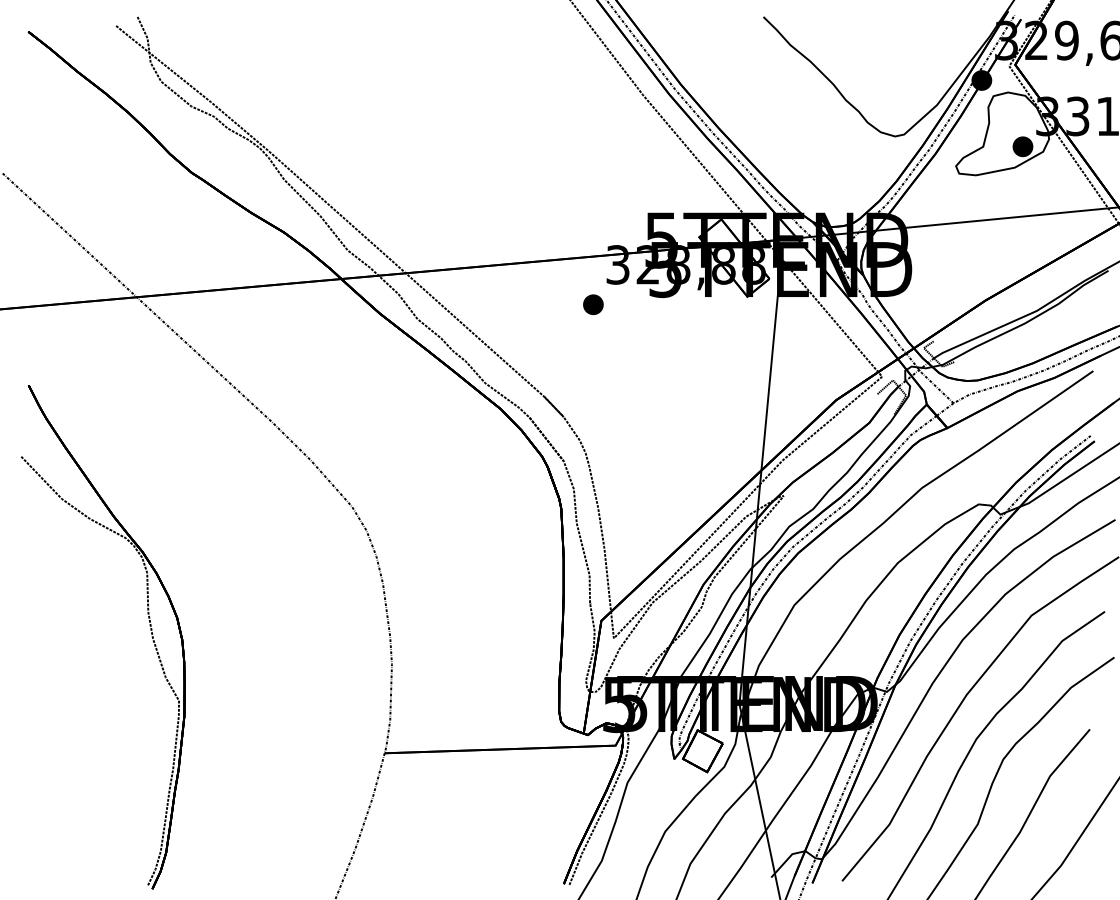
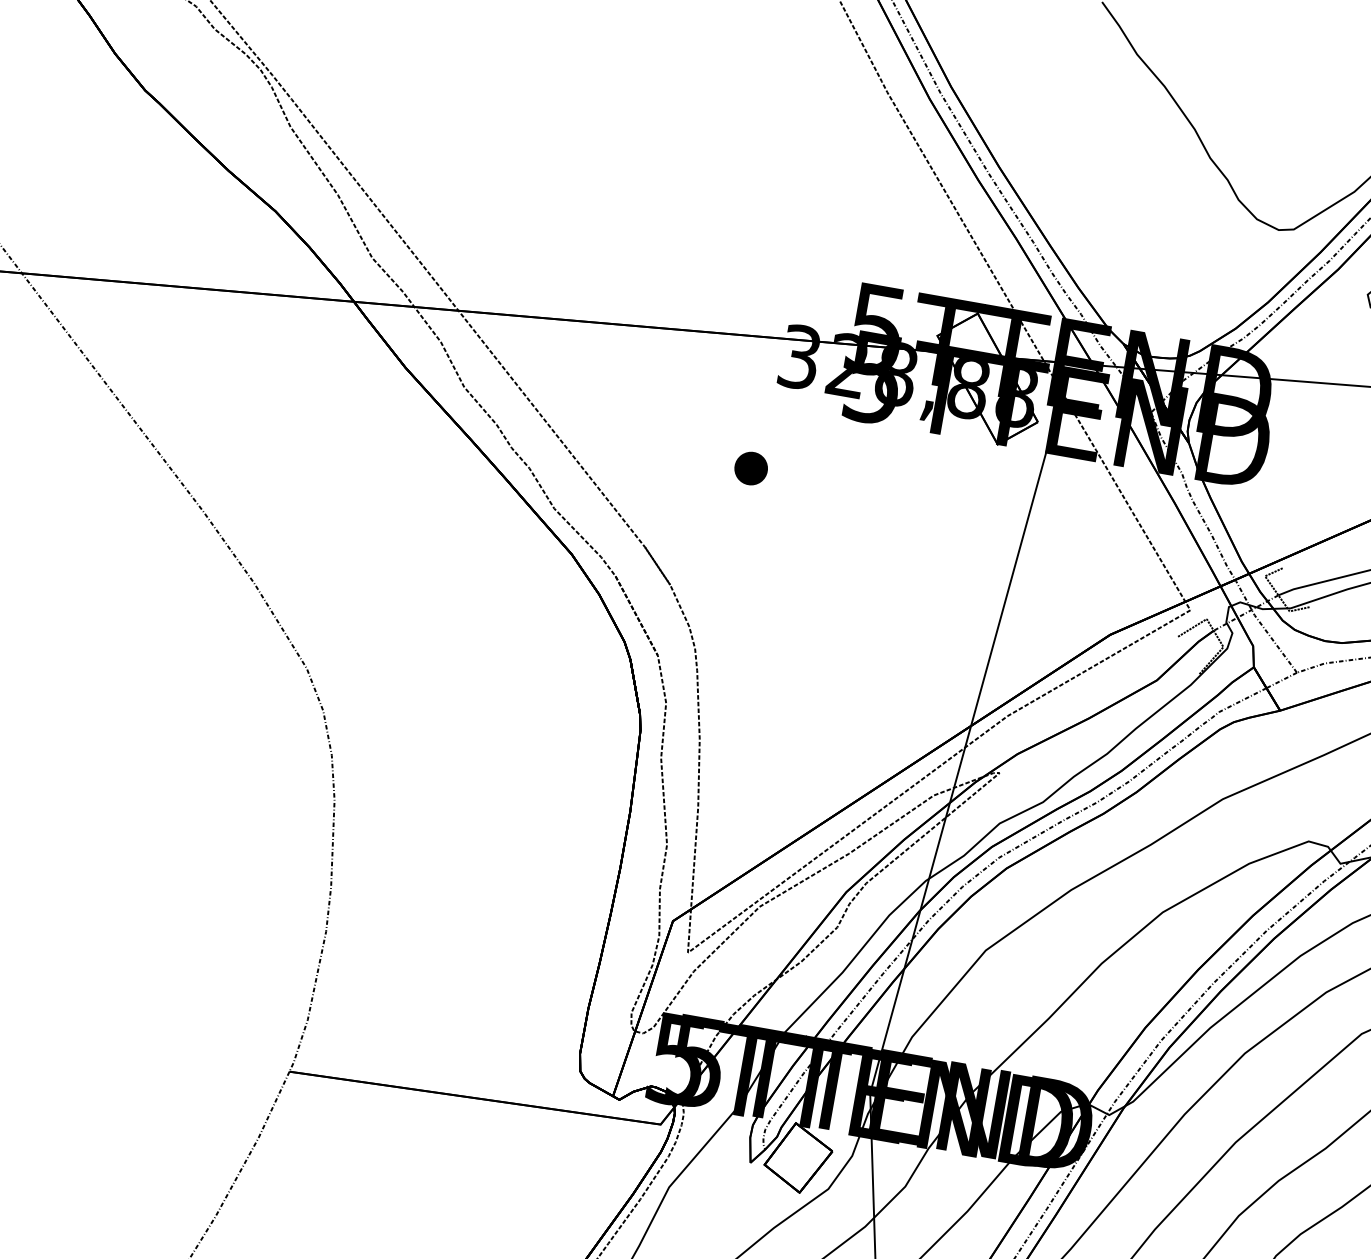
part: (593, 304) -> (751, 468), moved

